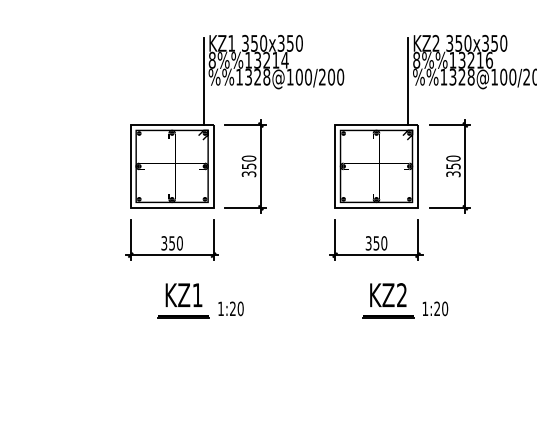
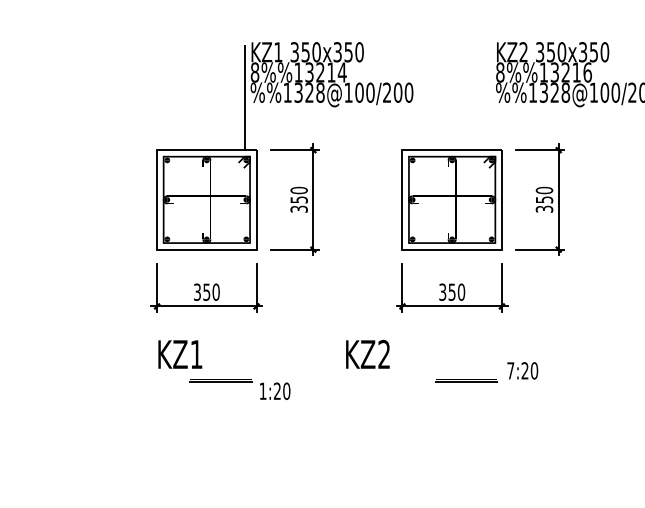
line: (408, 81) -> (490, 97), removed
text: (183, 294) -> (179, 353), moved
text: (388, 294) -> (368, 353), moved
text: (230, 308) -> (274, 390), moved
text: (425, 308) -> (510, 370), 1:20 -> 7:20

